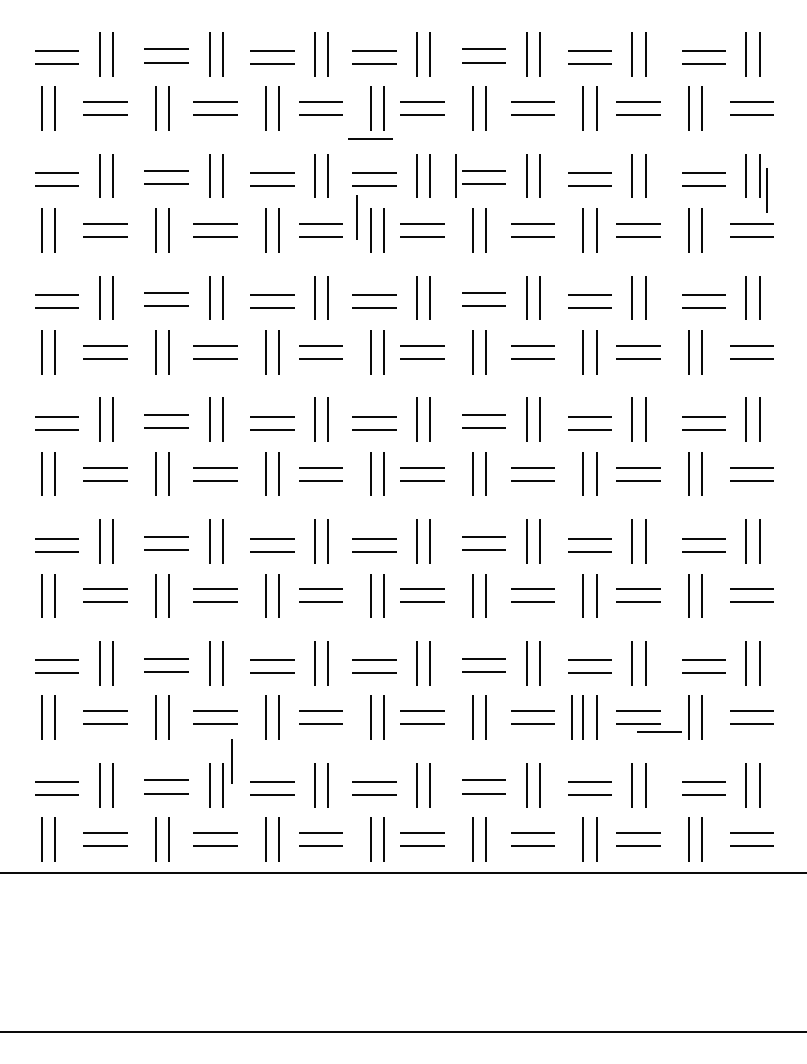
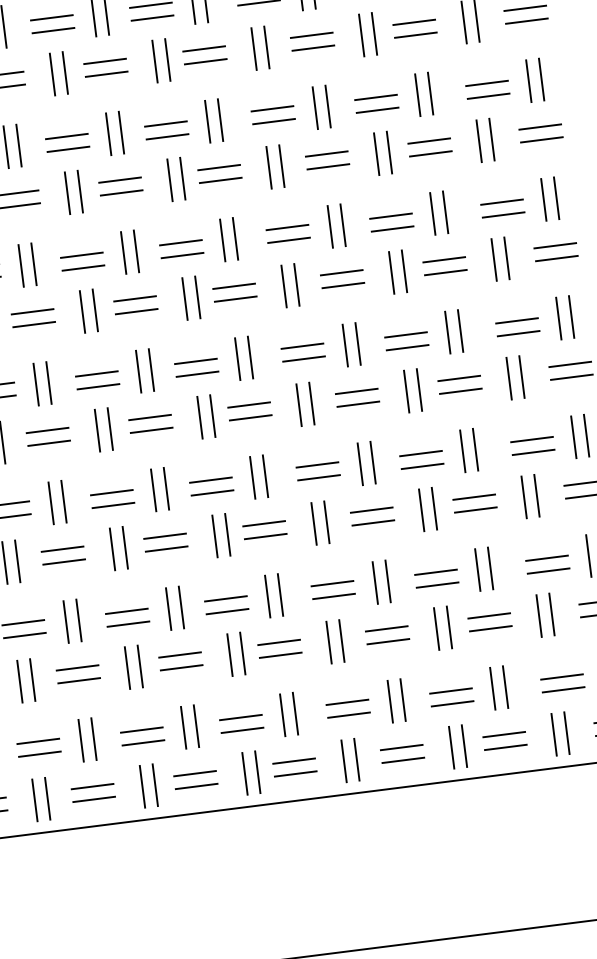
line: (370, 138) -> (157, 90), removed
line: (455, 175) -> (245, 116), removed
line: (766, 190) -> (550, 92), removed
line: (356, 217) -> (154, 169), removed
line: (571, 717) -> (425, 630), removed
line: (659, 731) -> (512, 633), removed
line: (231, 761) -> (99, 714), removed

